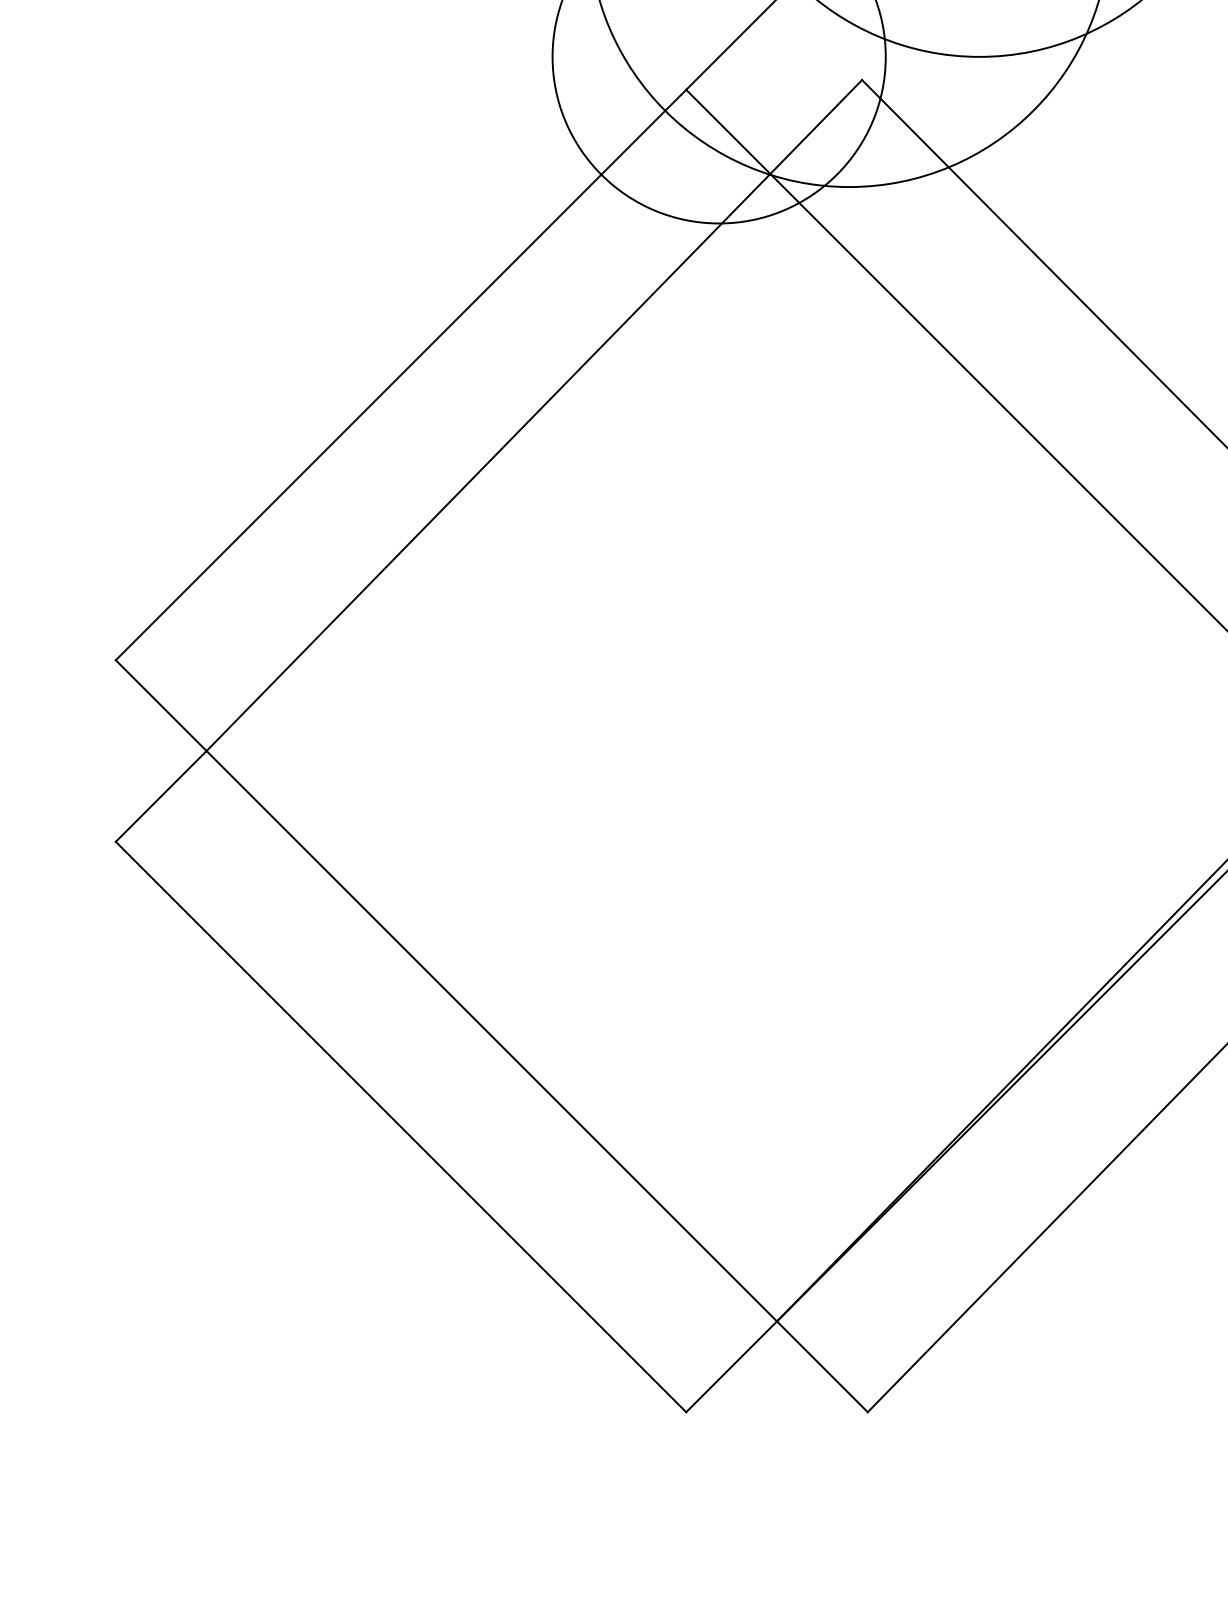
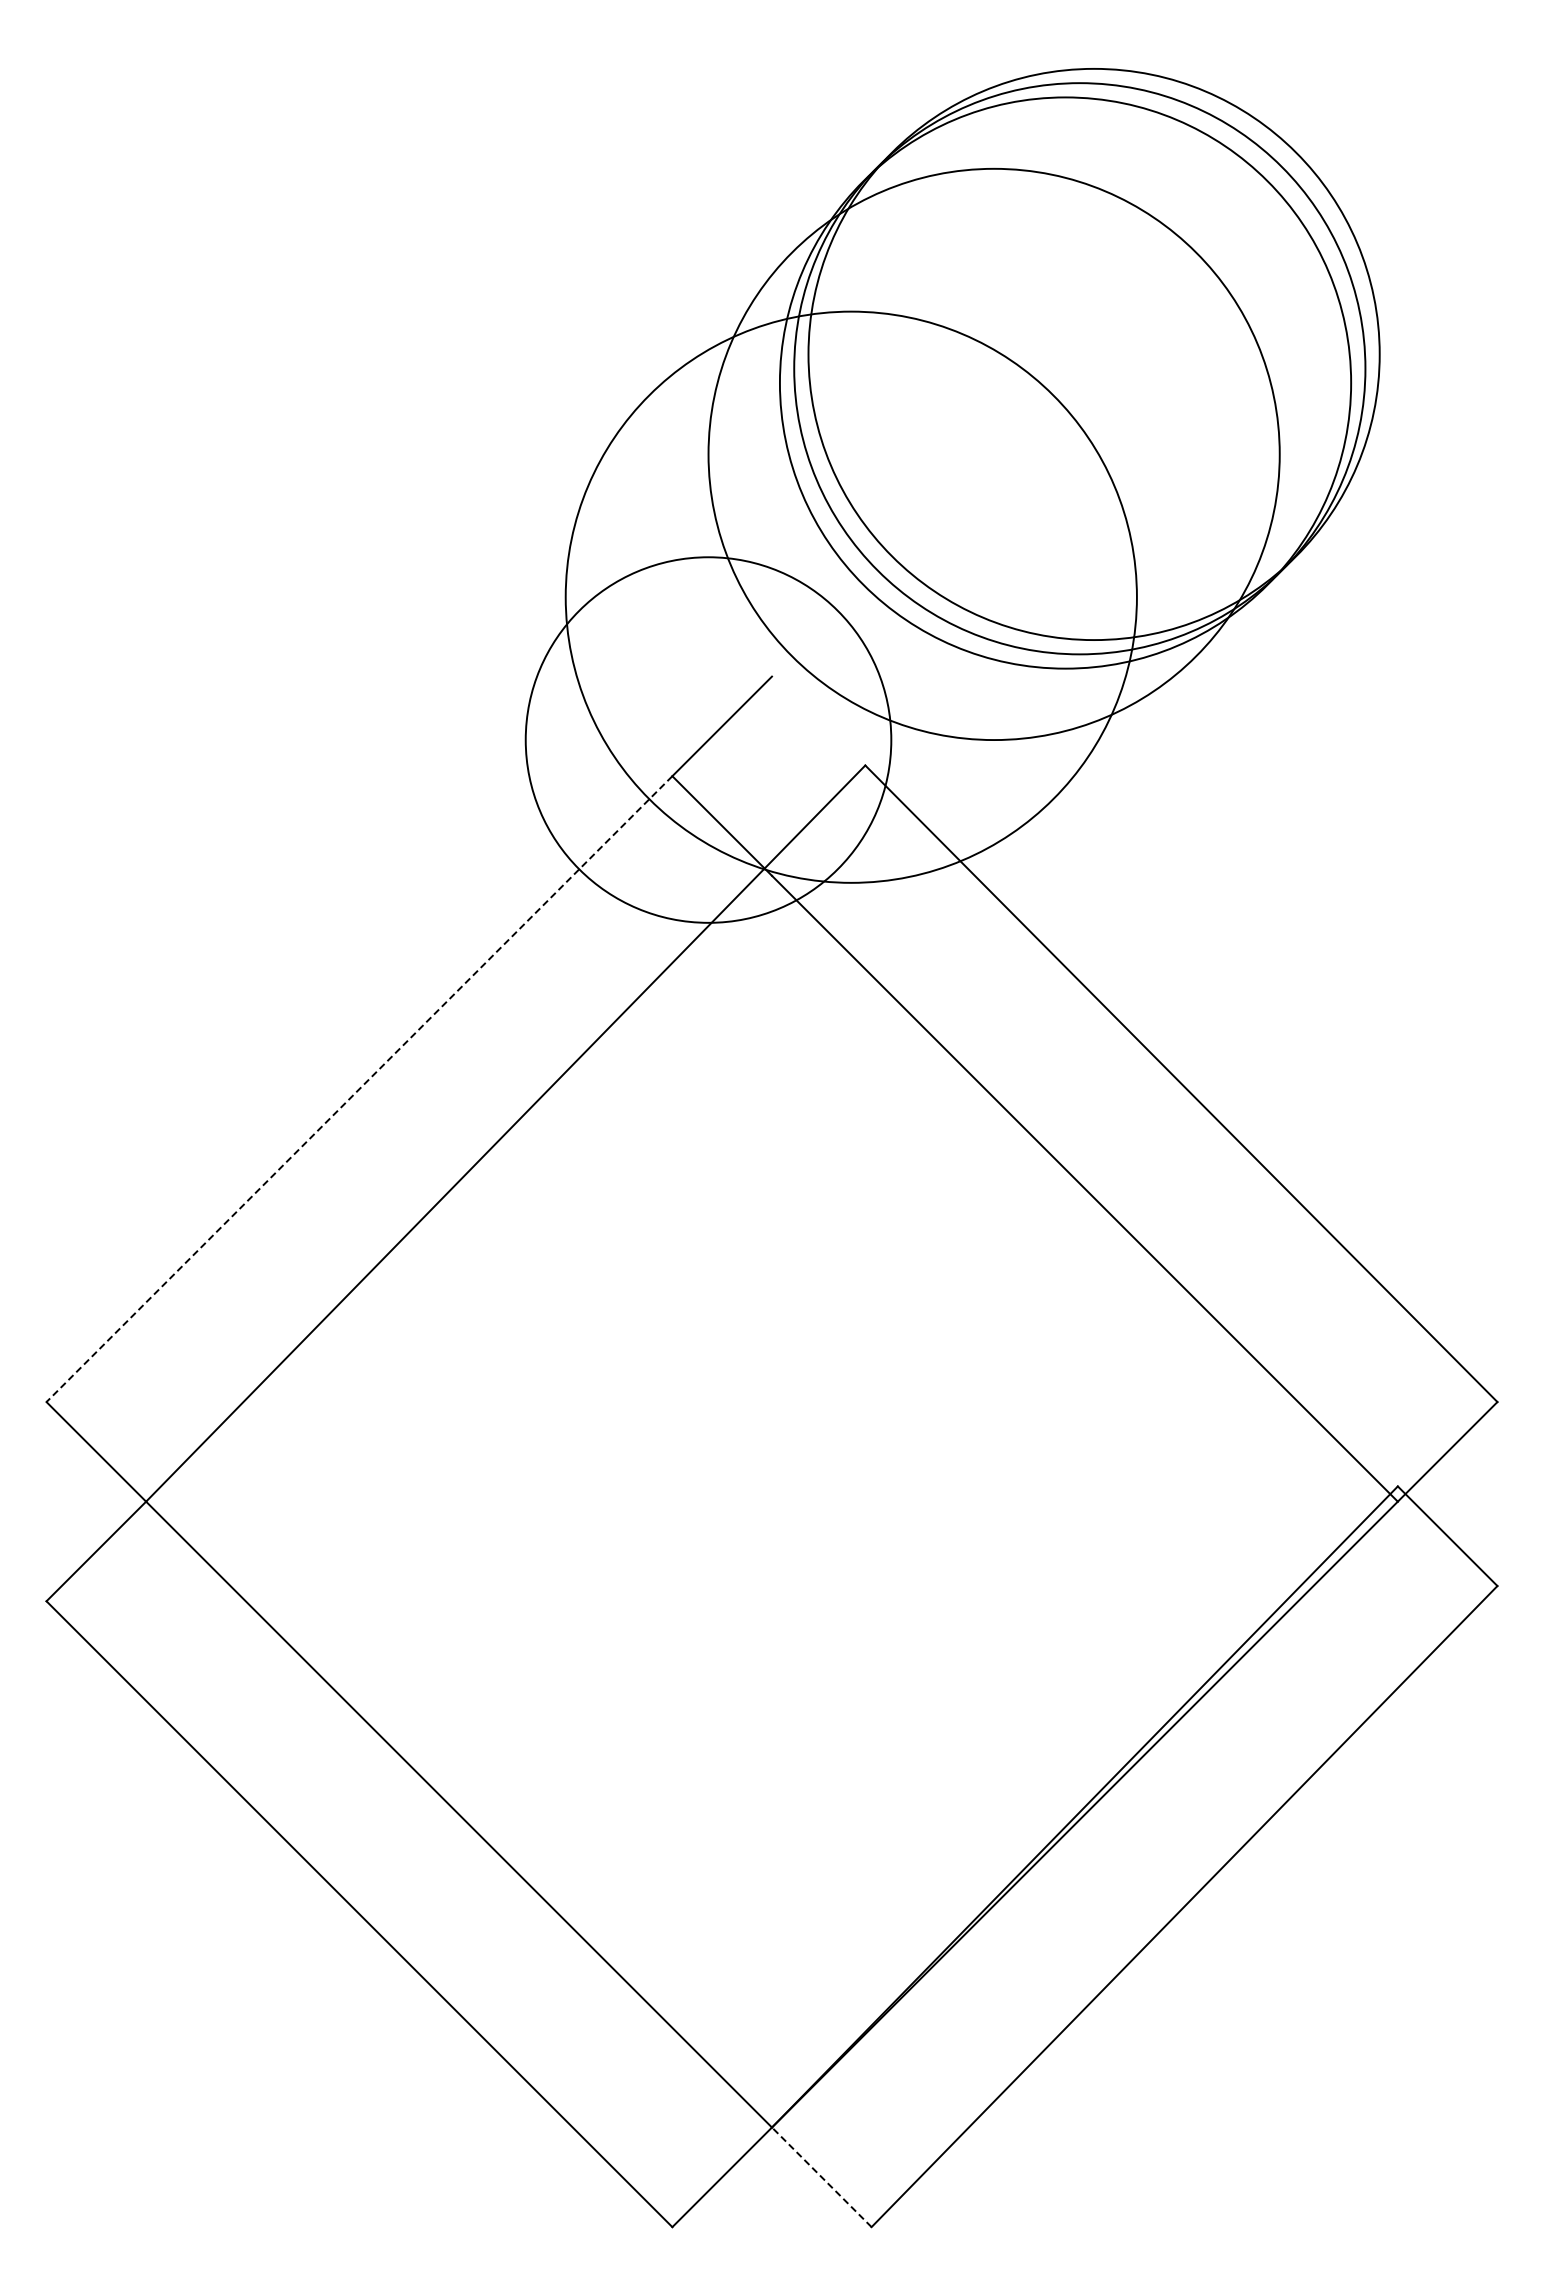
line: (401, 375) -> (359, 1089), solid -> dashed
line: (822, 1366) -> (821, 2176), solid -> dashed

